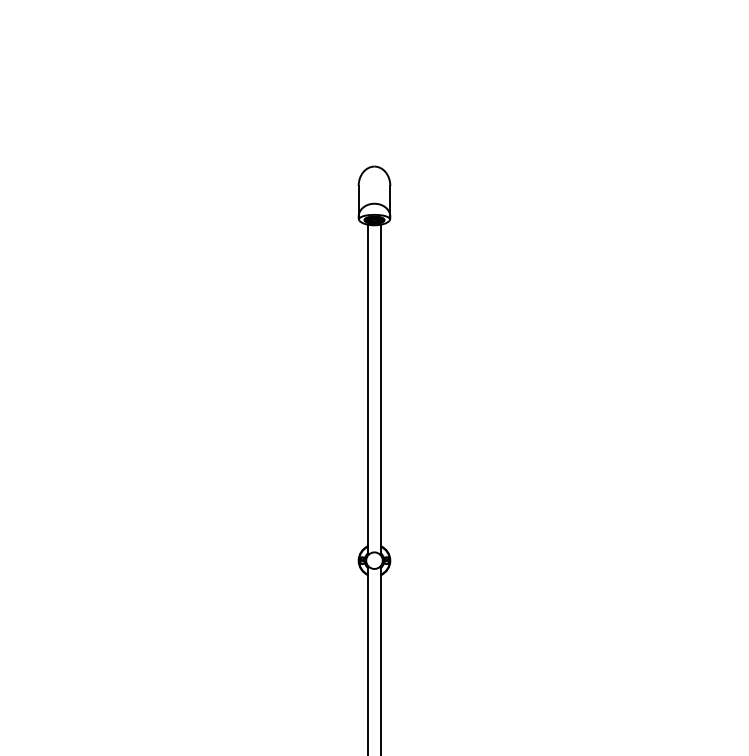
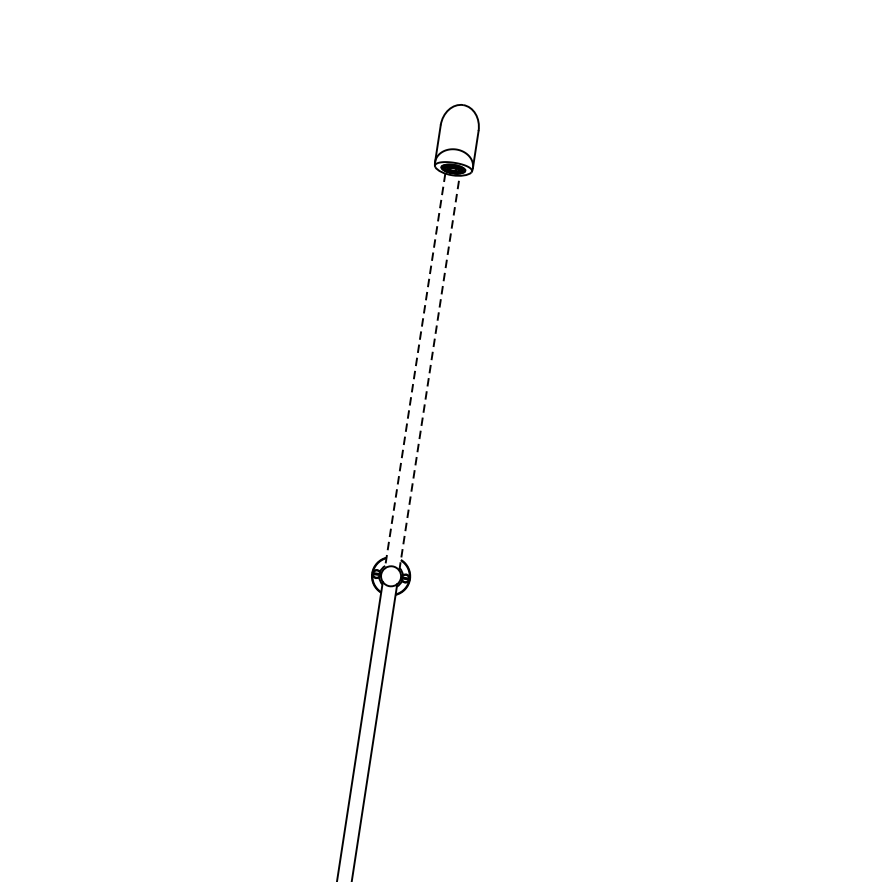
line: (380, 389) -> (429, 372), solid -> dashed
line: (368, 390) -> (415, 371), solid -> dashed

